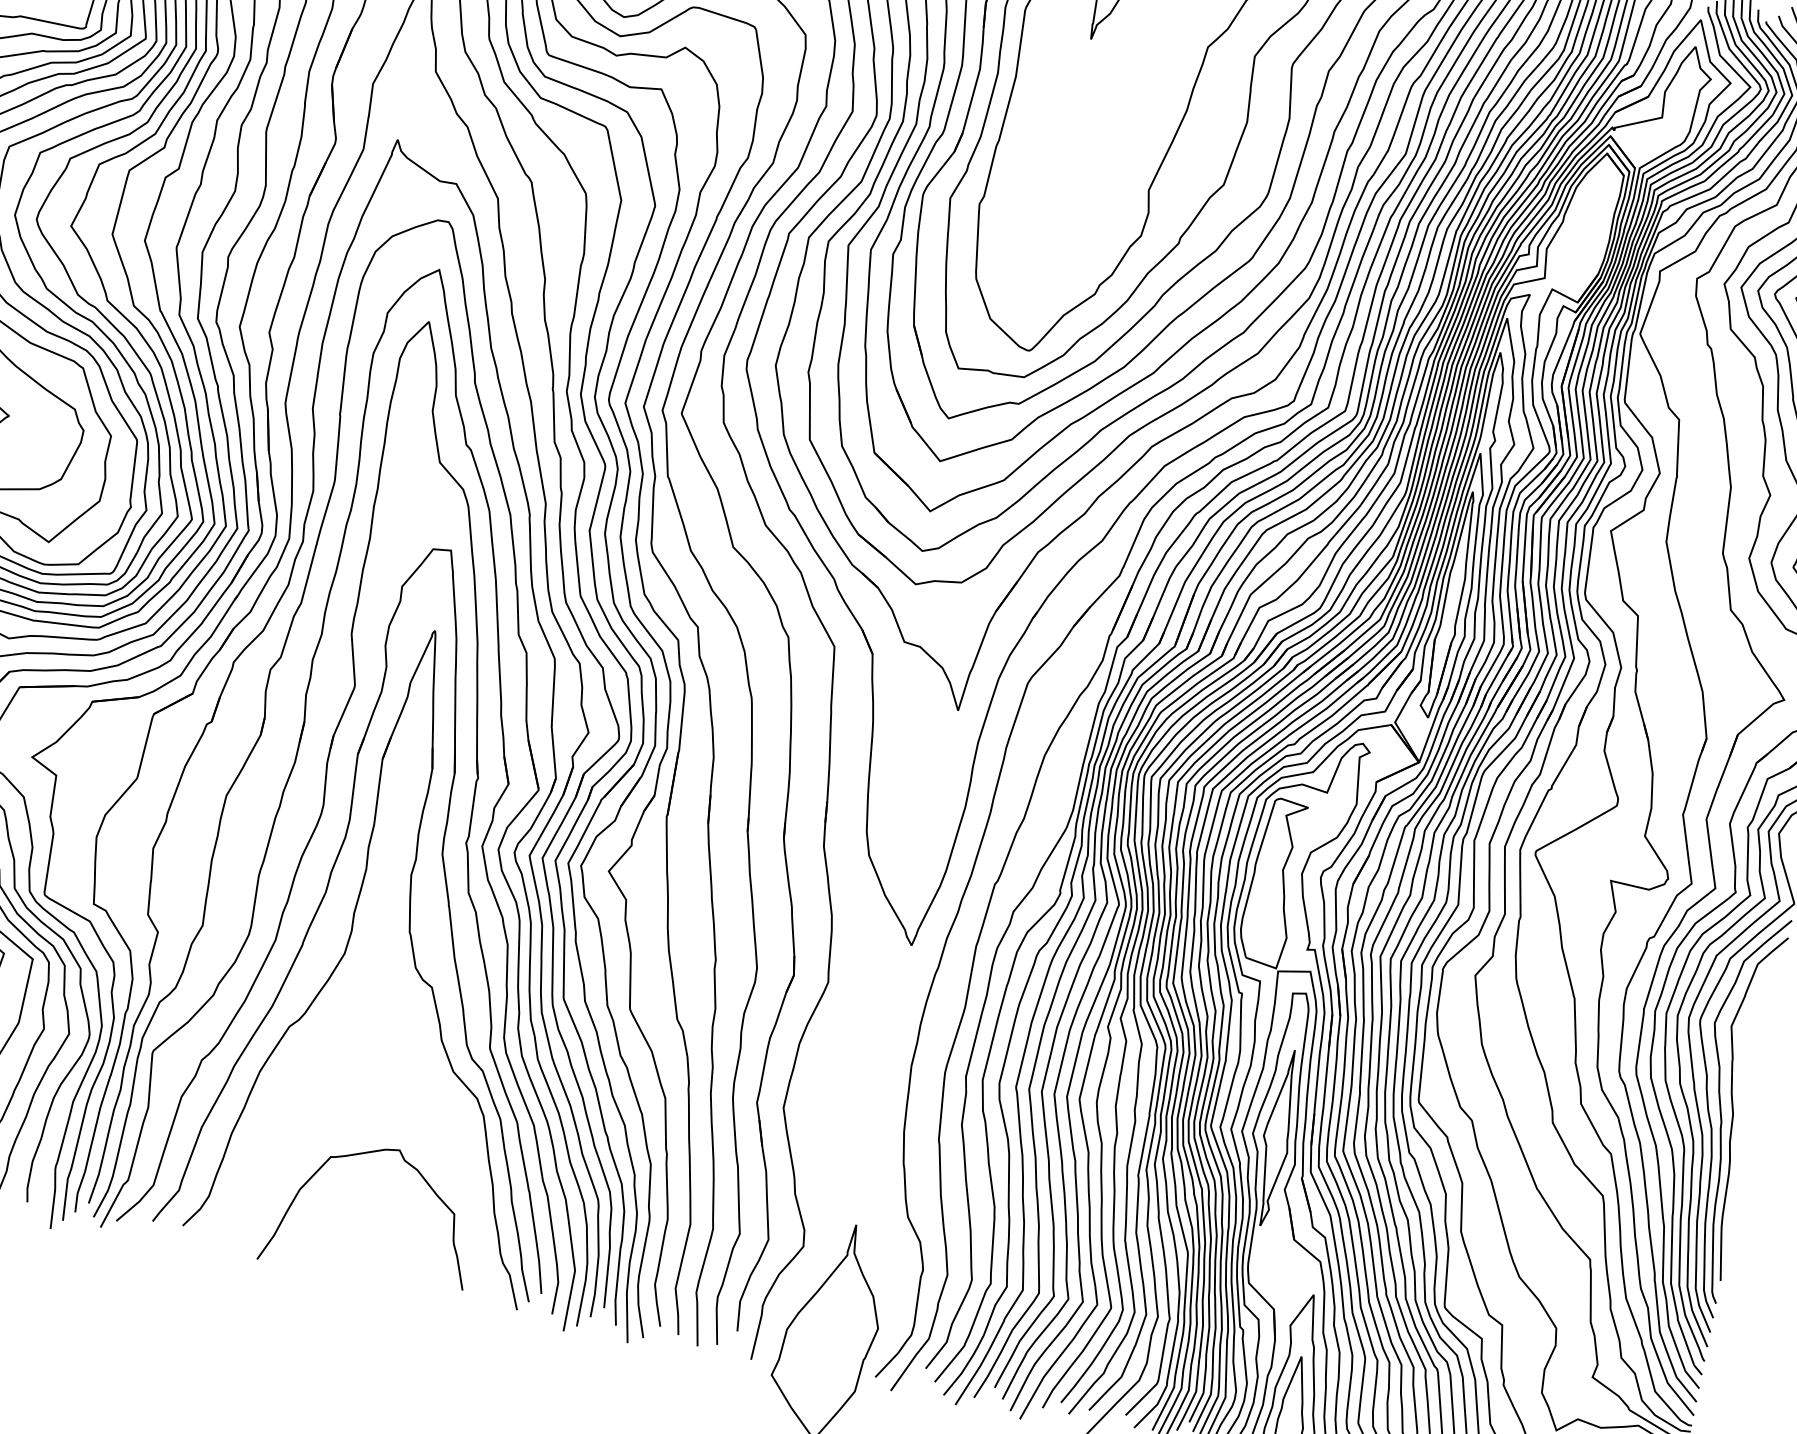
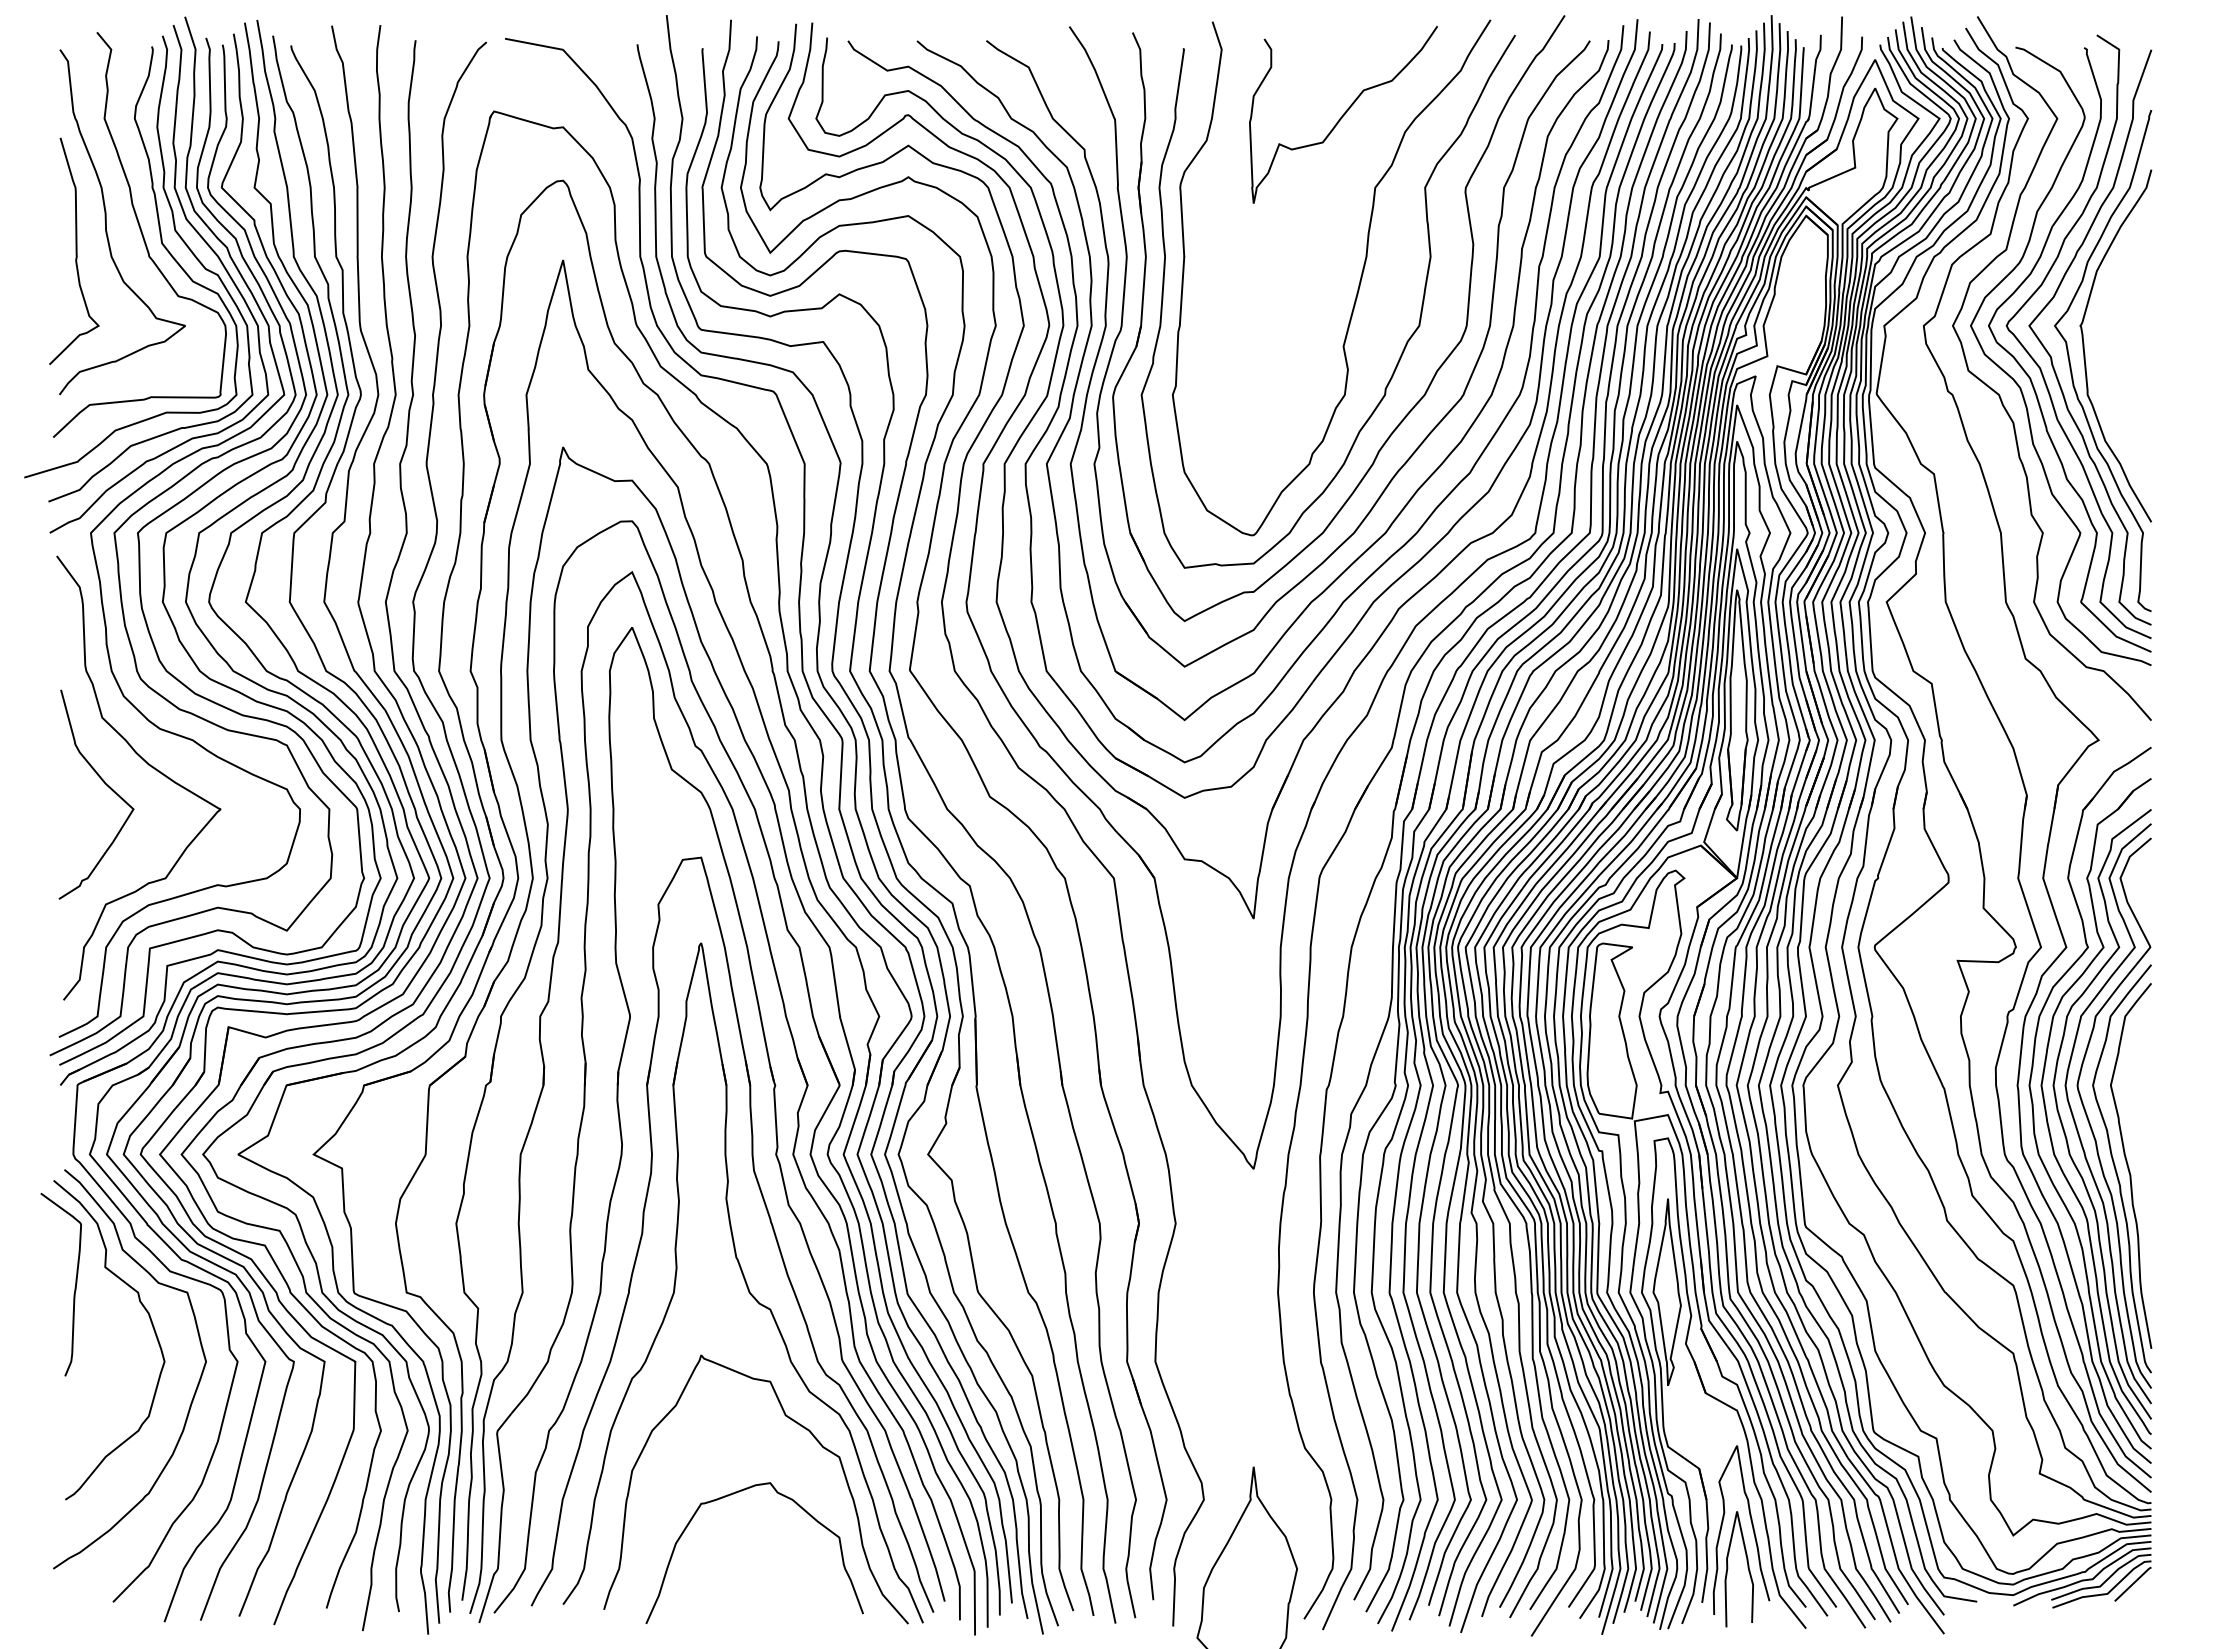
curve: (436, 1100) -> (797, 1424), added

